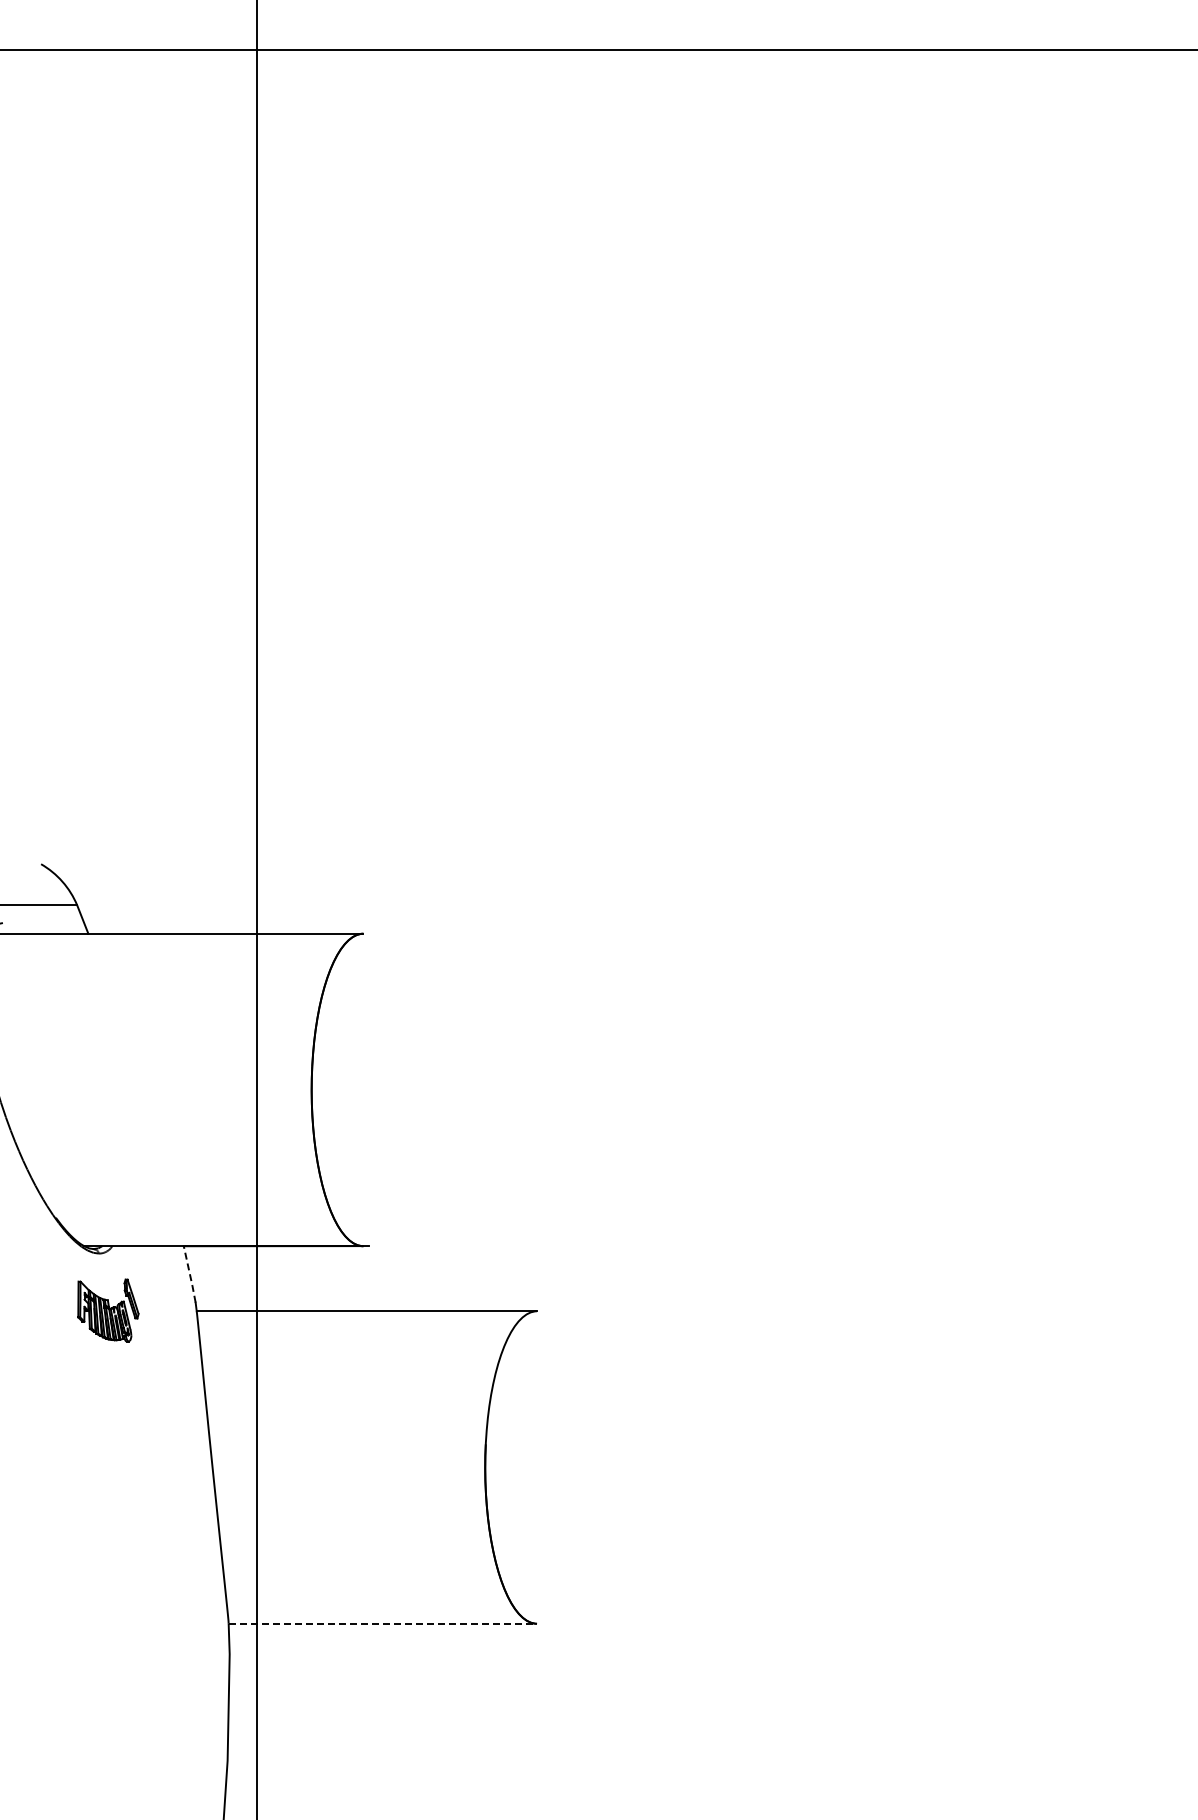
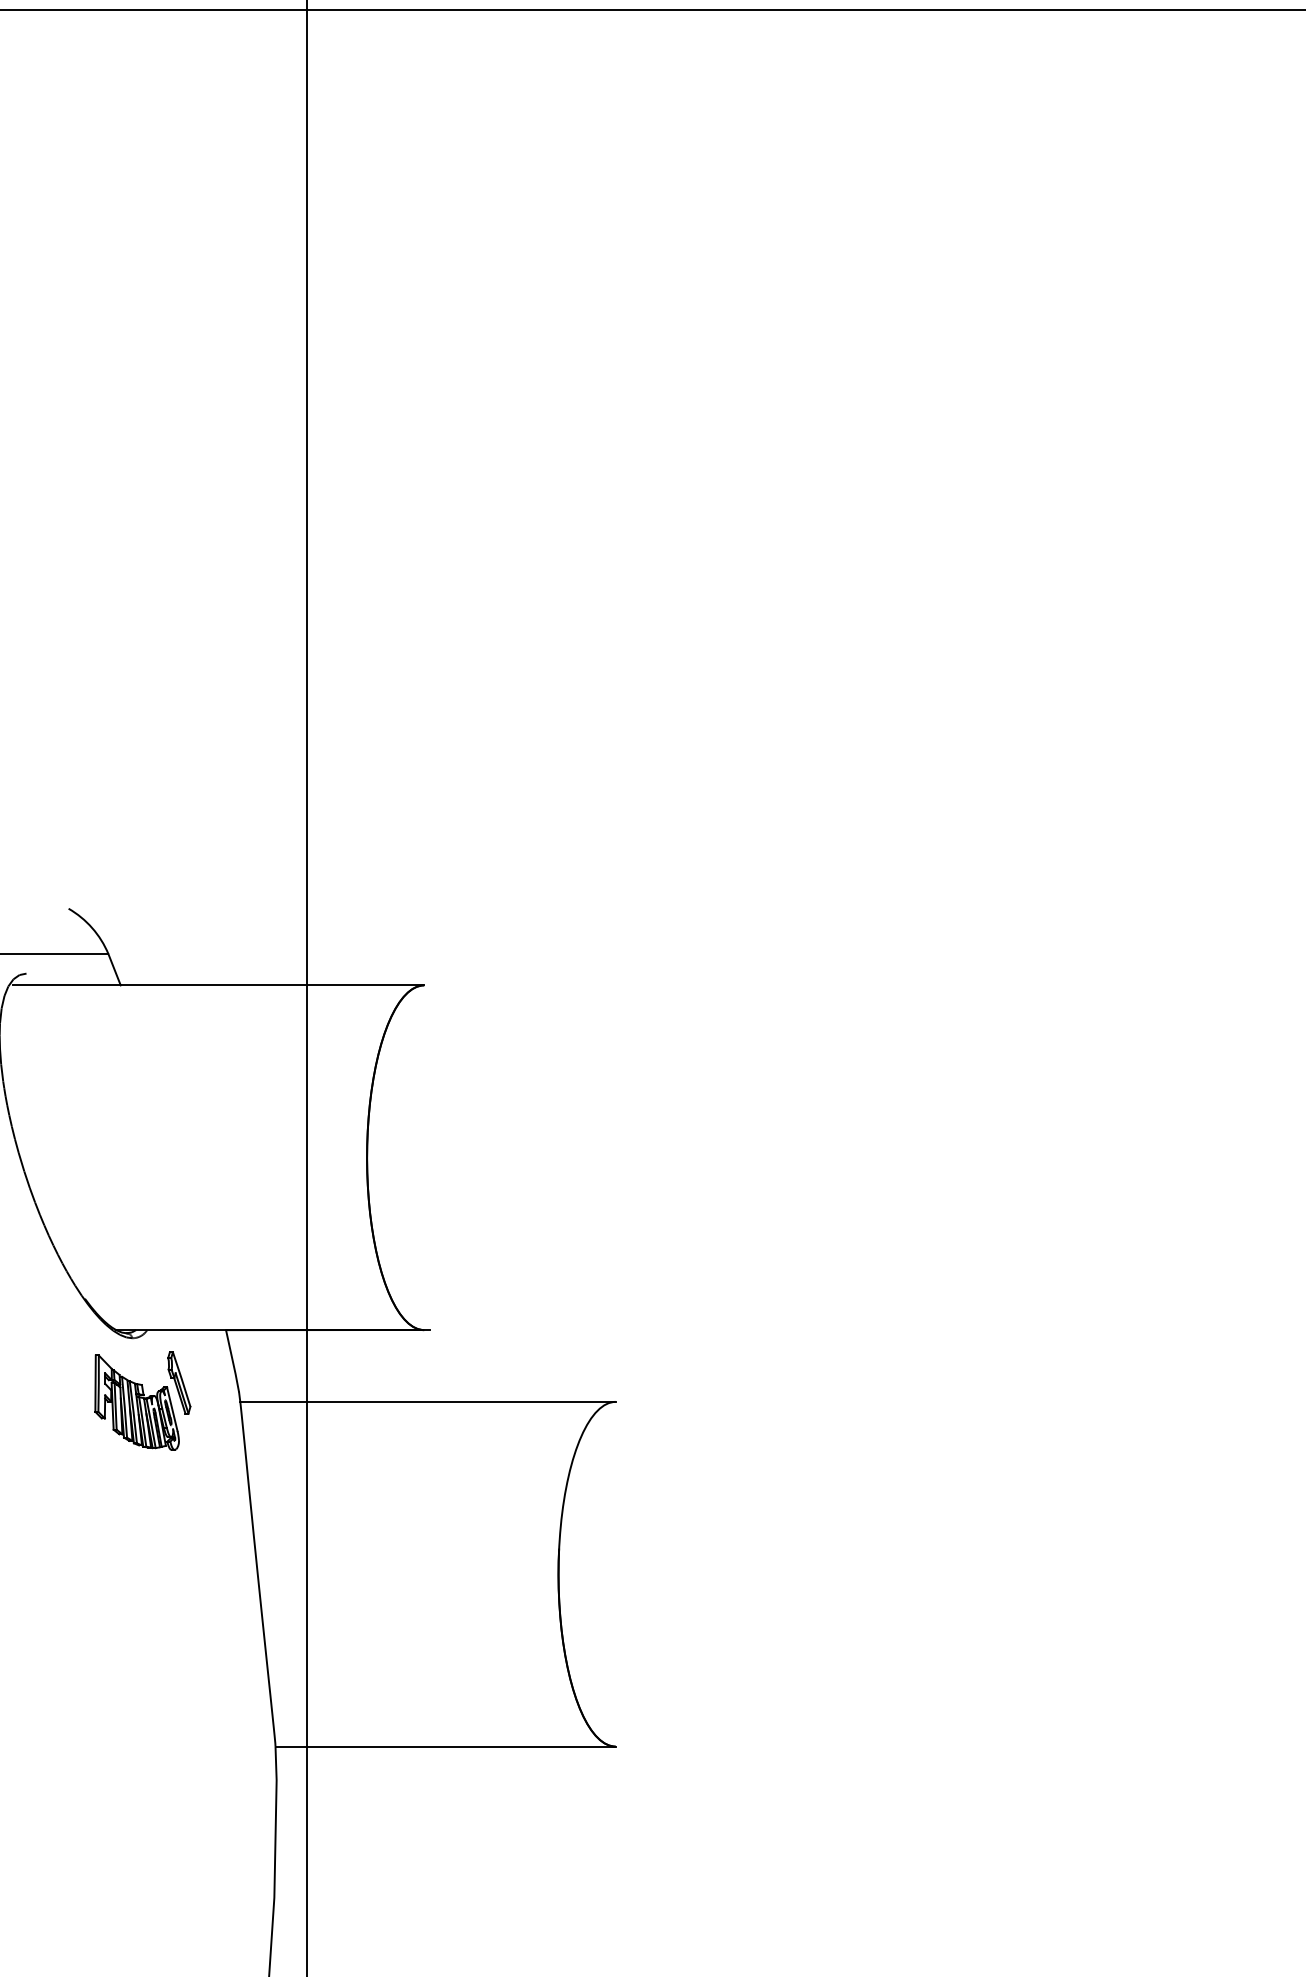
line: (189, 1274) -> (232, 1361), dashed -> solid
part: (108, 1310) -> (142, 1401), size x1.43
line: (383, 1623) -> (446, 1746), dashed -> solid

